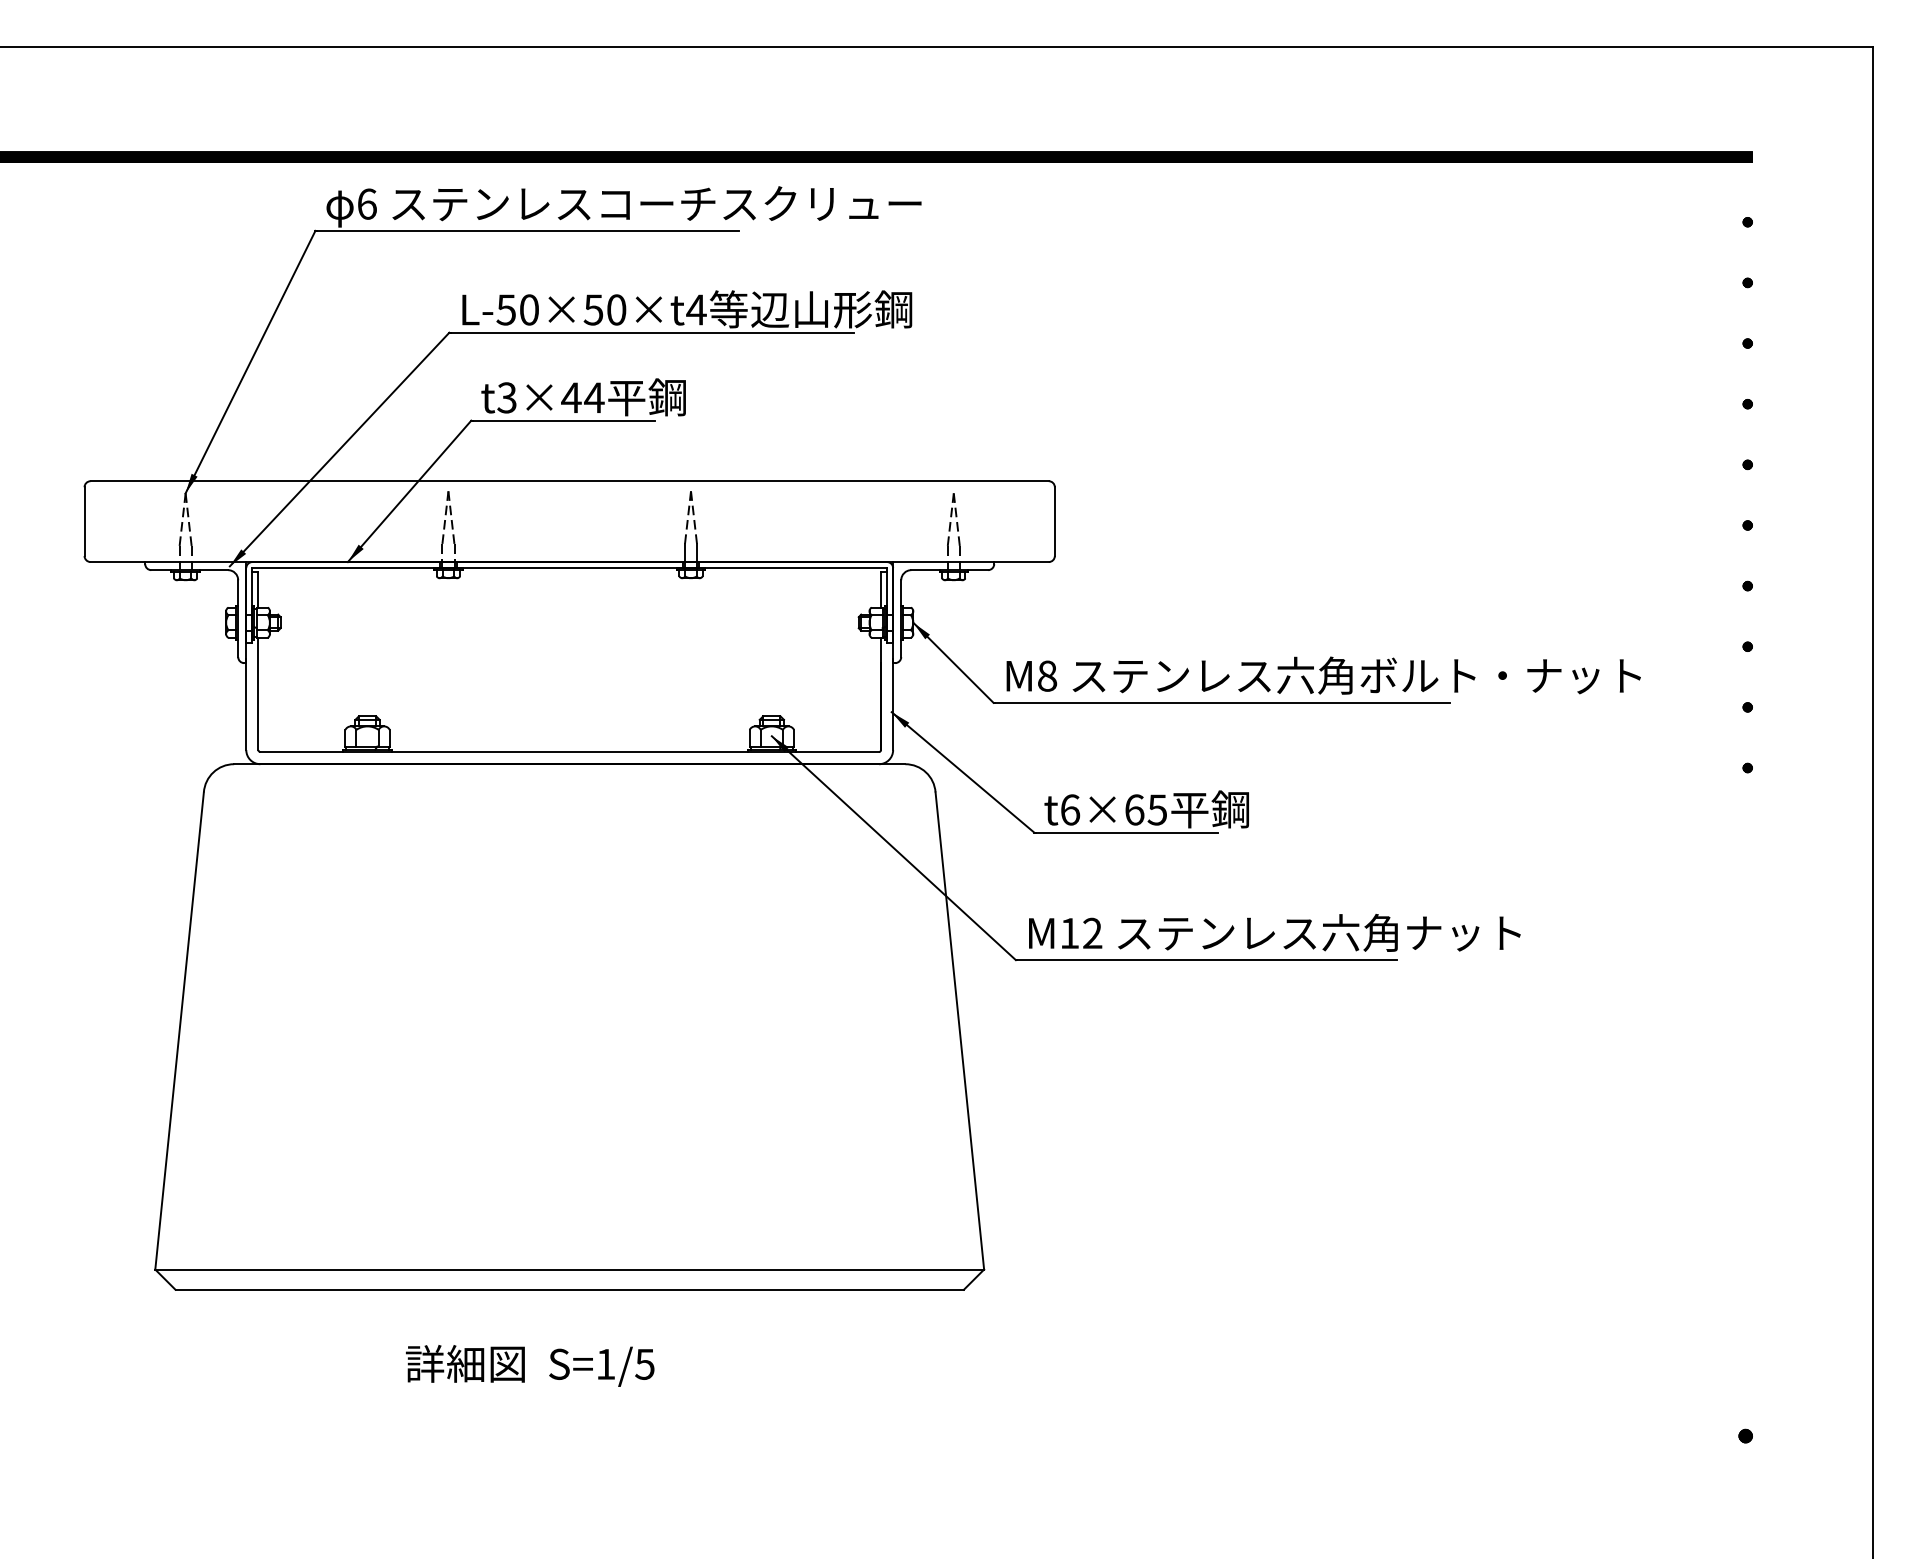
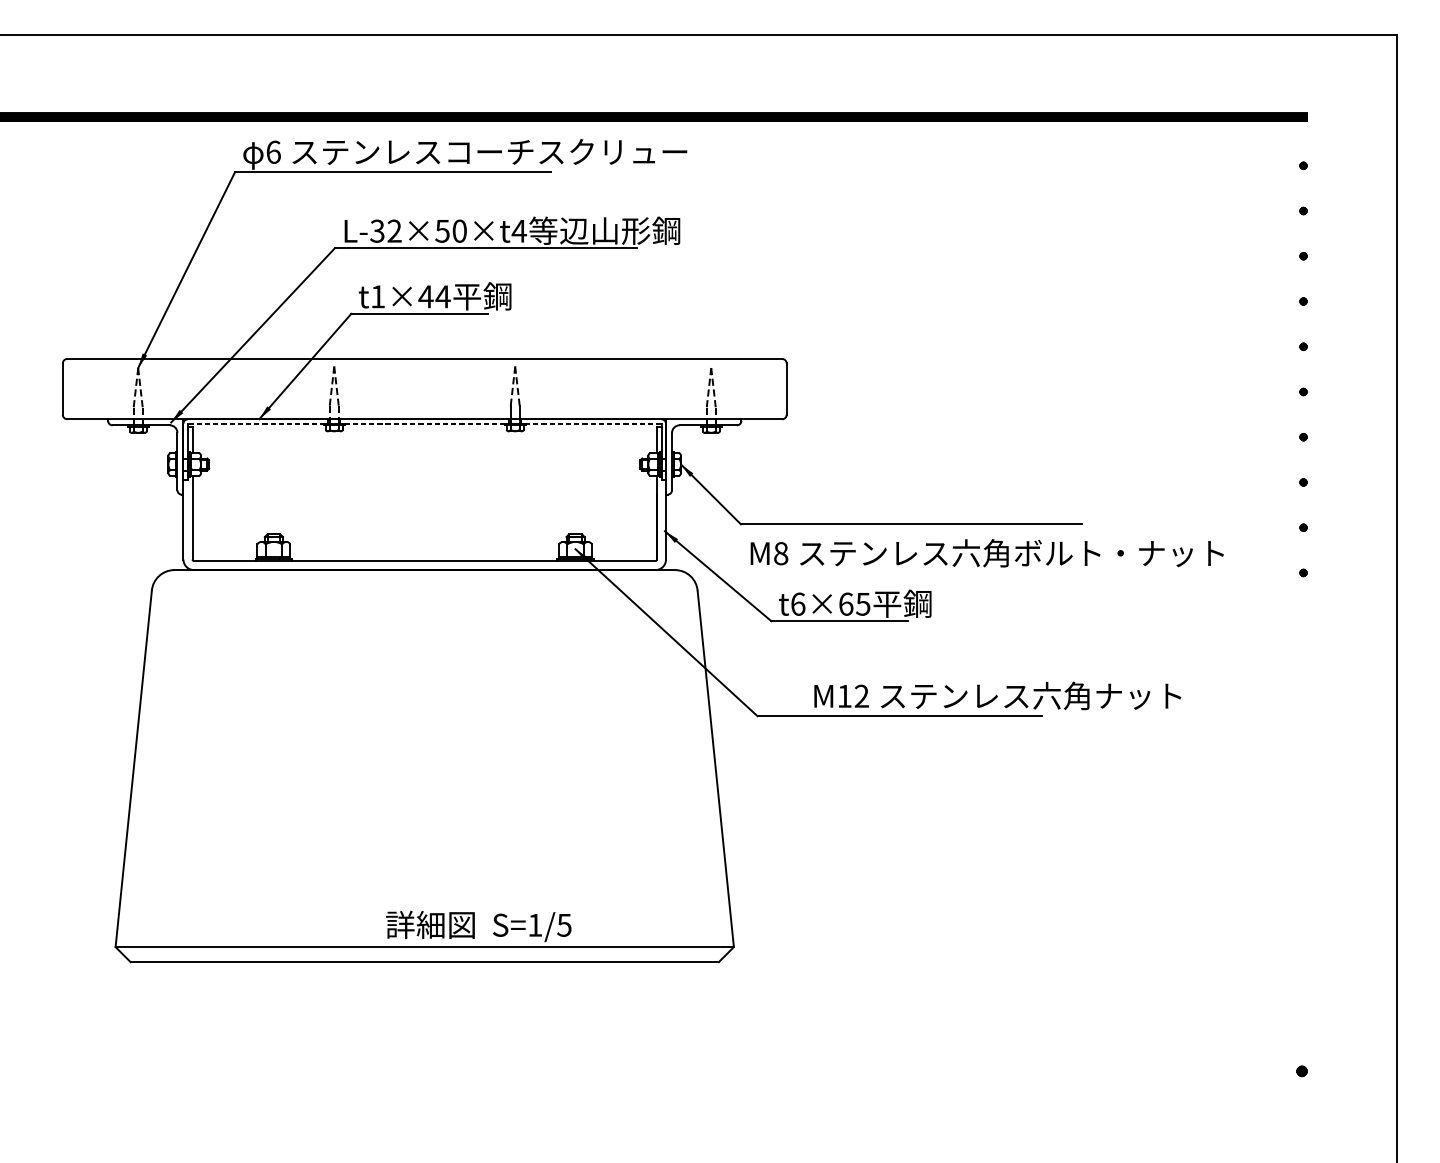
text: (517, 309) -> (385, 230), L-50×50×t4 -> L-32×50×t4
text: (506, 397) -> (377, 296), t3×44 -> t1×44
line: (569, 568) -> (424, 424), solid -> dashed
text: (1323, 675) -> (987, 553), moved
text: (1274, 932) -> (997, 695), moved
text: (530, 1365) -> (479, 926), moved

